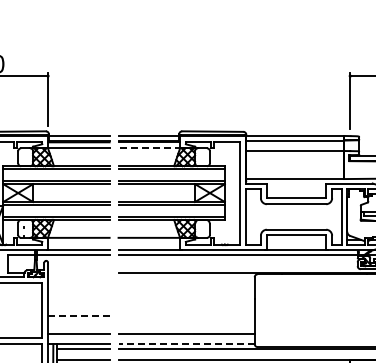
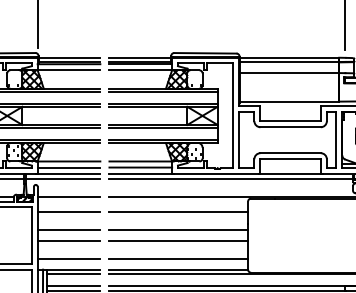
line: (150, 148) -> (141, 70), dashed -> solid
line: (78, 243) -> (68, 167), added
line: (149, 243) -> (140, 167), added
line: (78, 272) -> (68, 196), added
line: (78, 287) -> (68, 212), added
line: (186, 287) -> (178, 212), added
line: (78, 305) -> (68, 230), added
line: (186, 305) -> (178, 230), added
line: (78, 315) -> (68, 240), dashed -> solid
line: (186, 315) -> (178, 240), added
line: (186, 344) -> (178, 270), dashed -> solid

